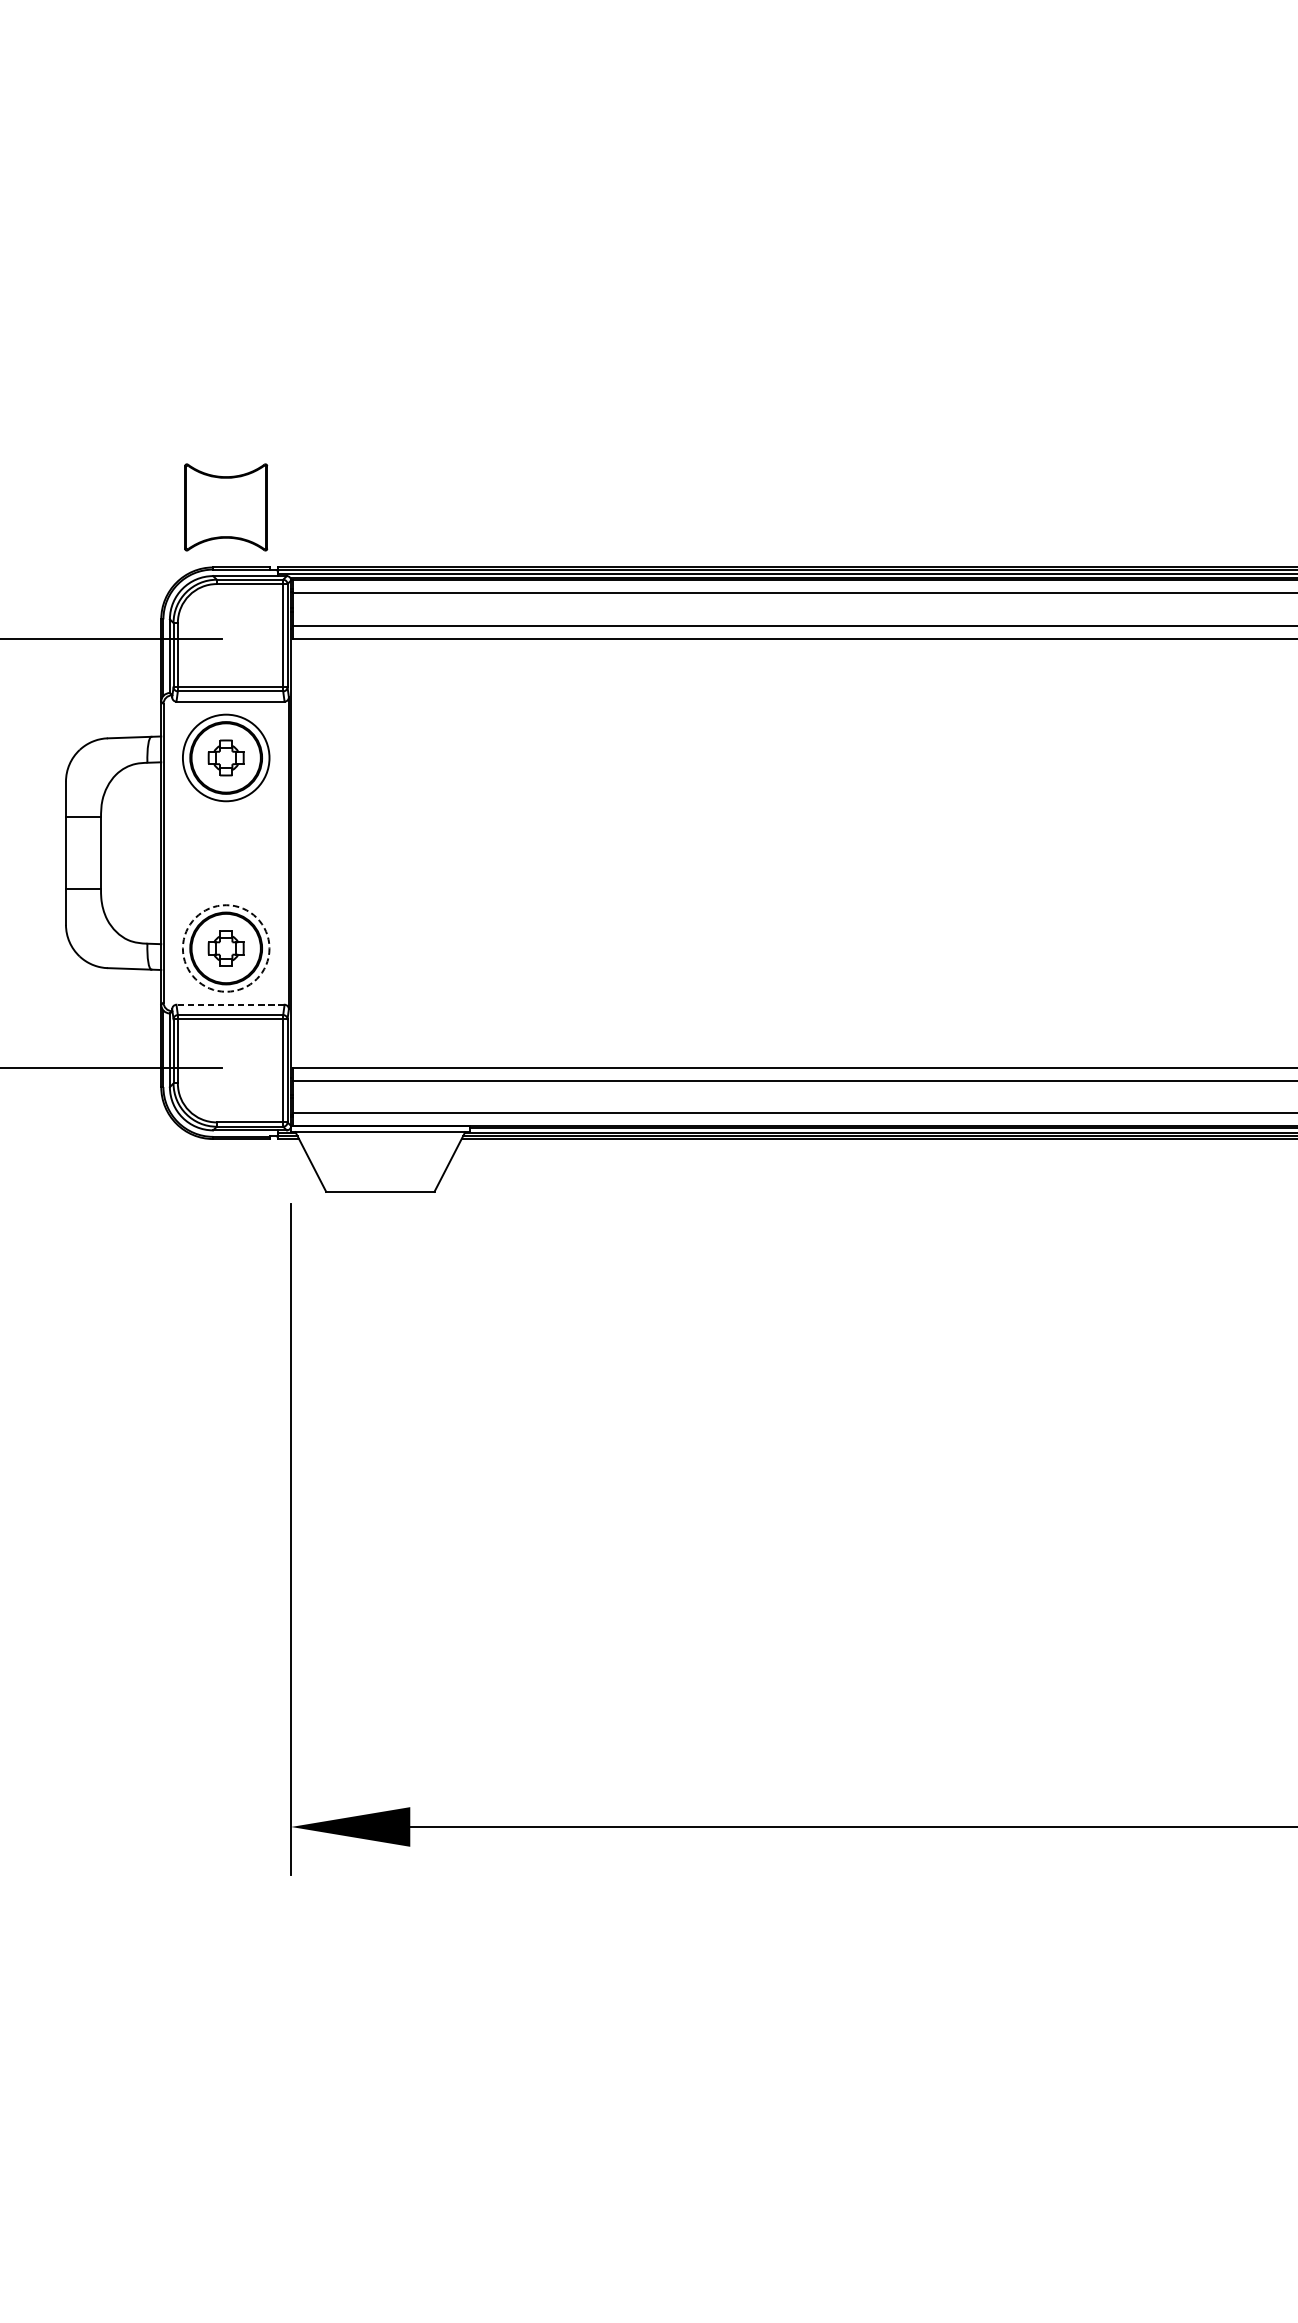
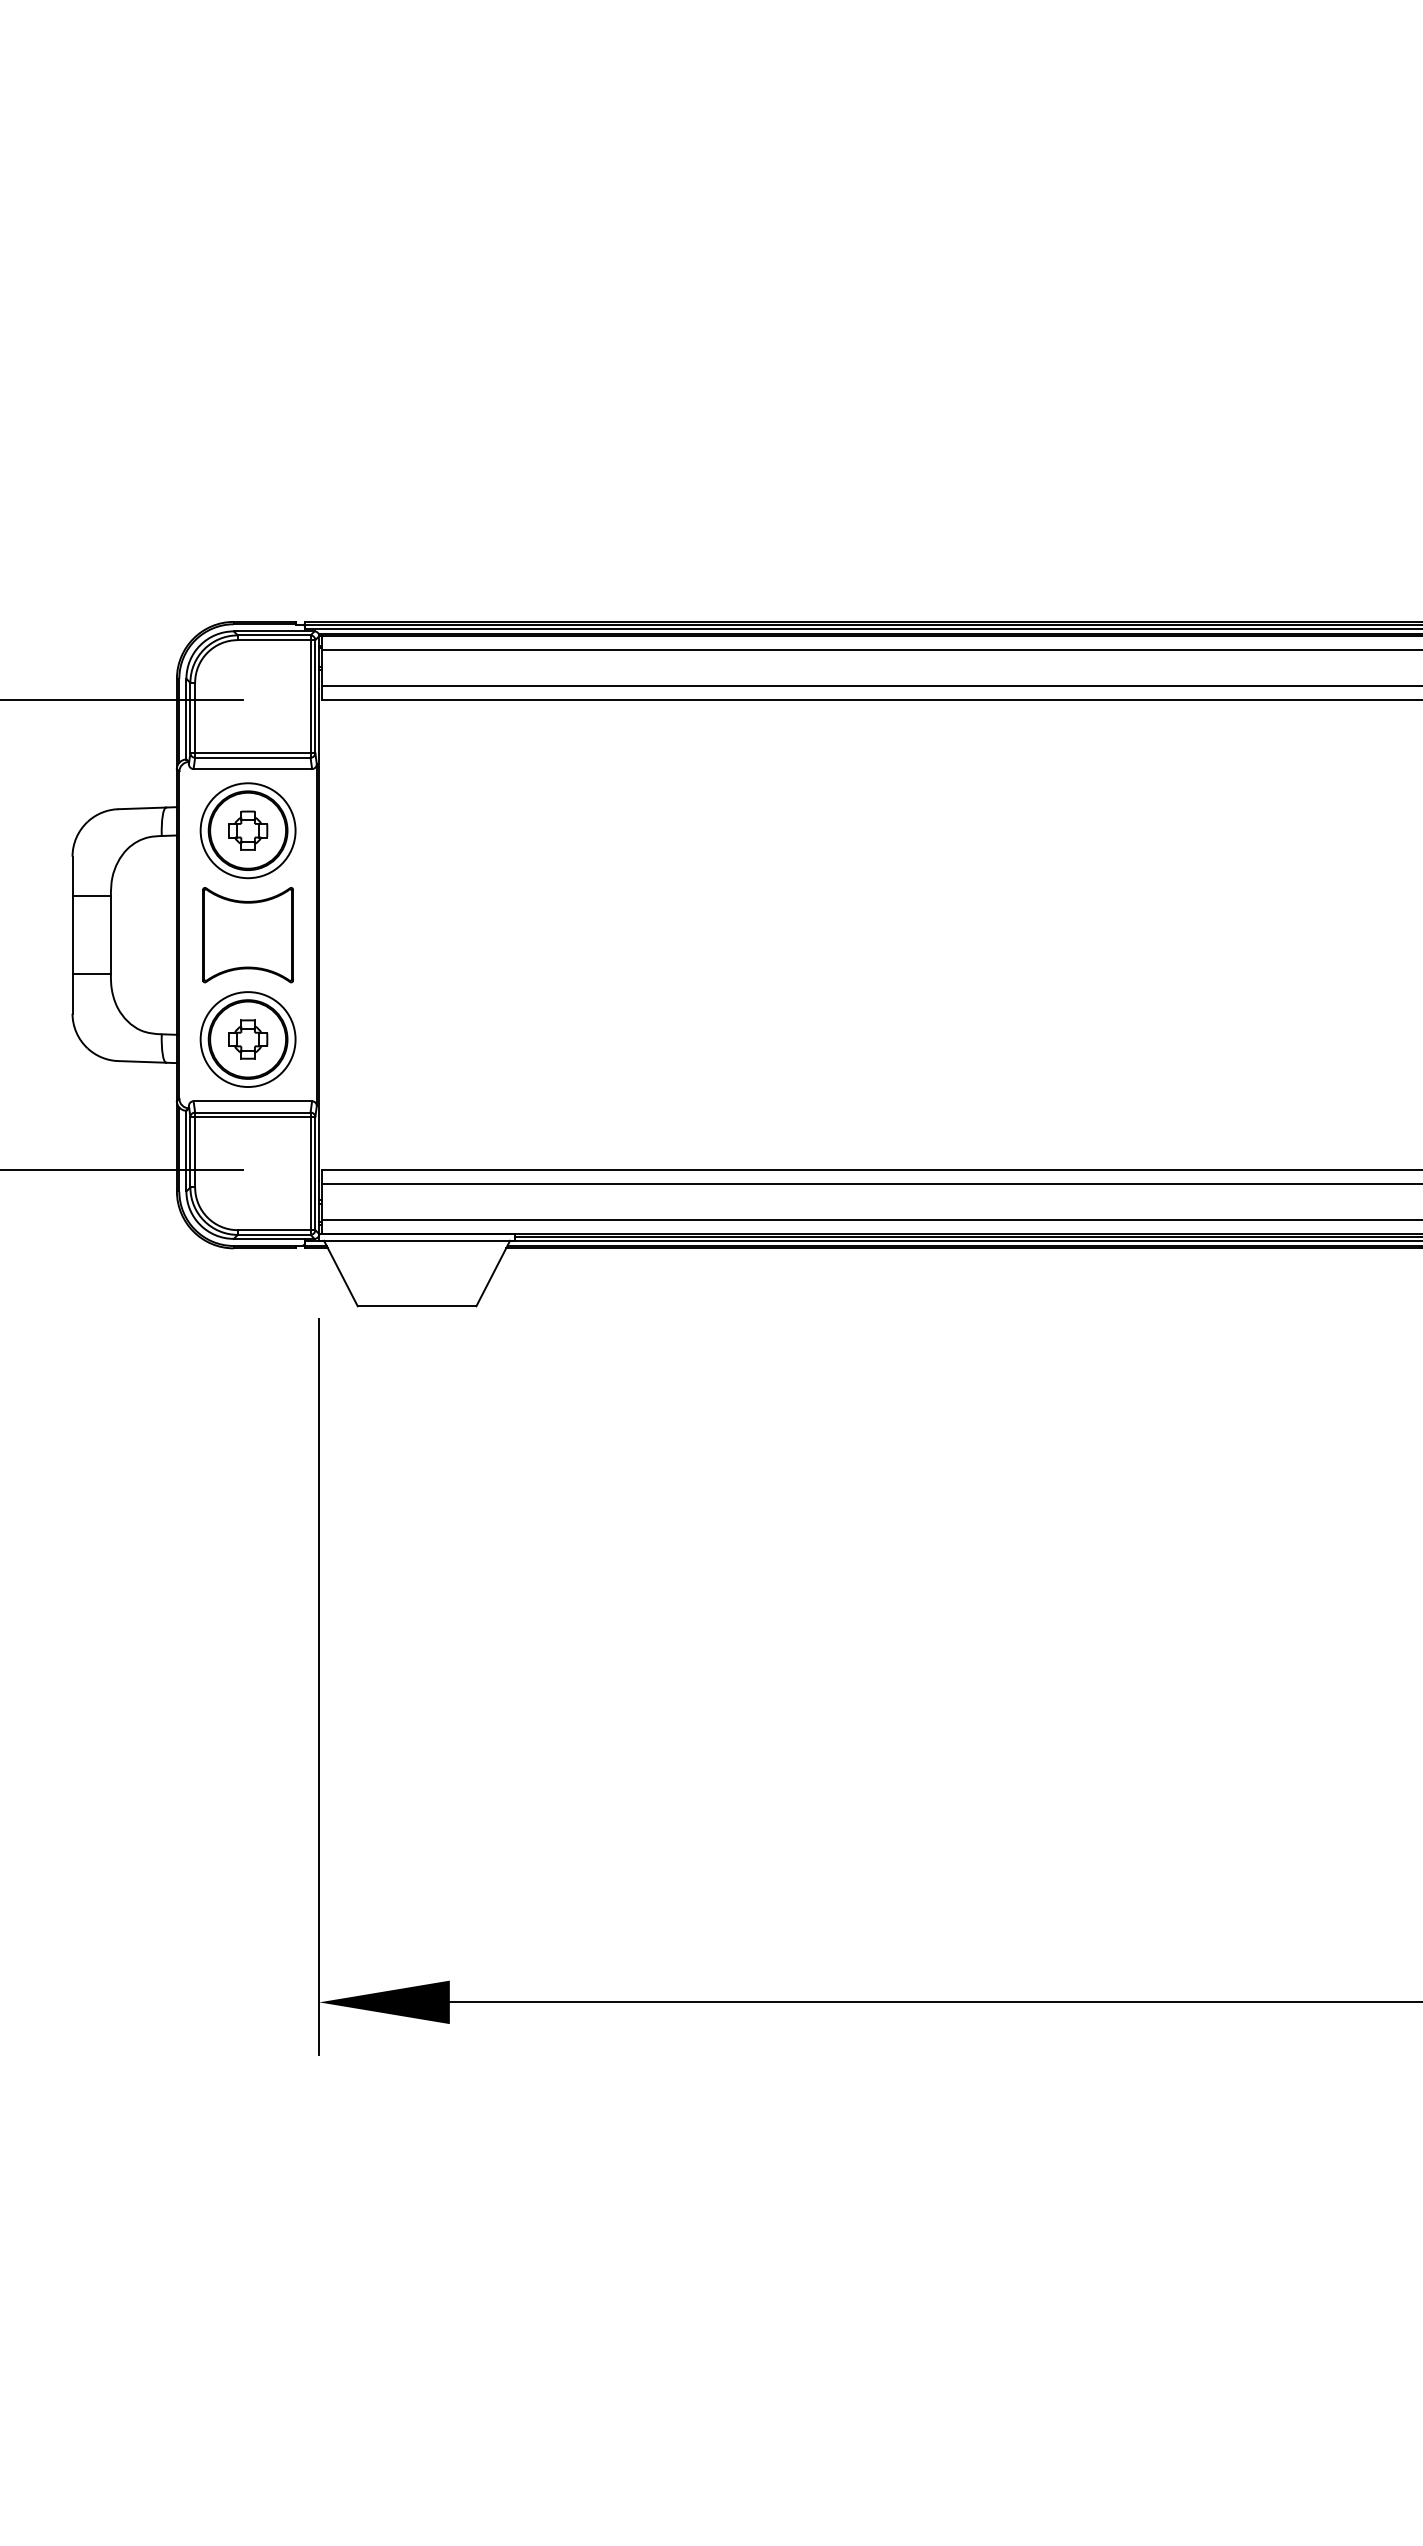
part: (225, 507) -> (247, 935), moved
circle: (225, 948) -> (247, 1039), dashed -> solid
line: (230, 1005) -> (252, 1101), dashed -> solid

